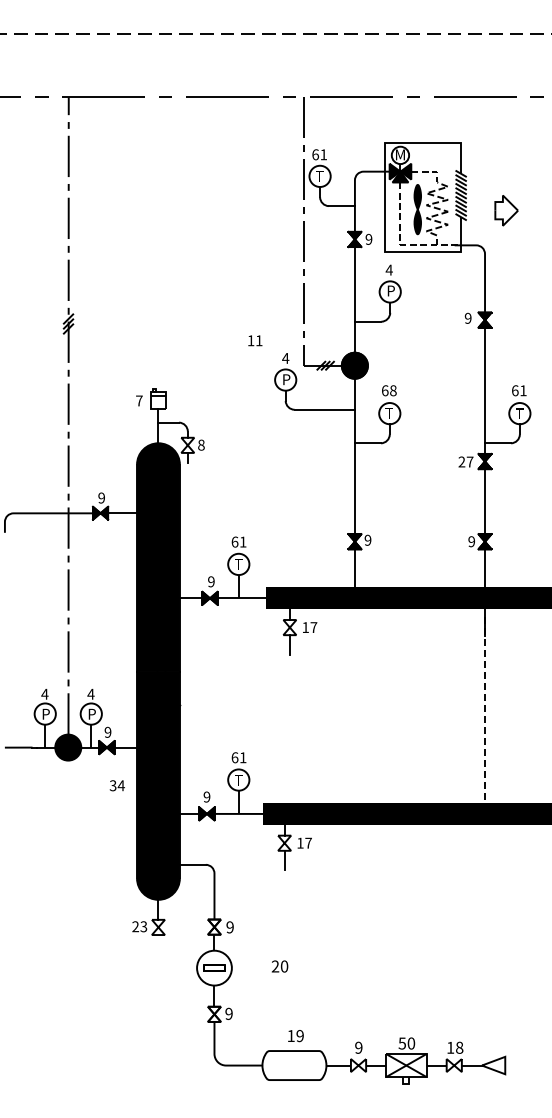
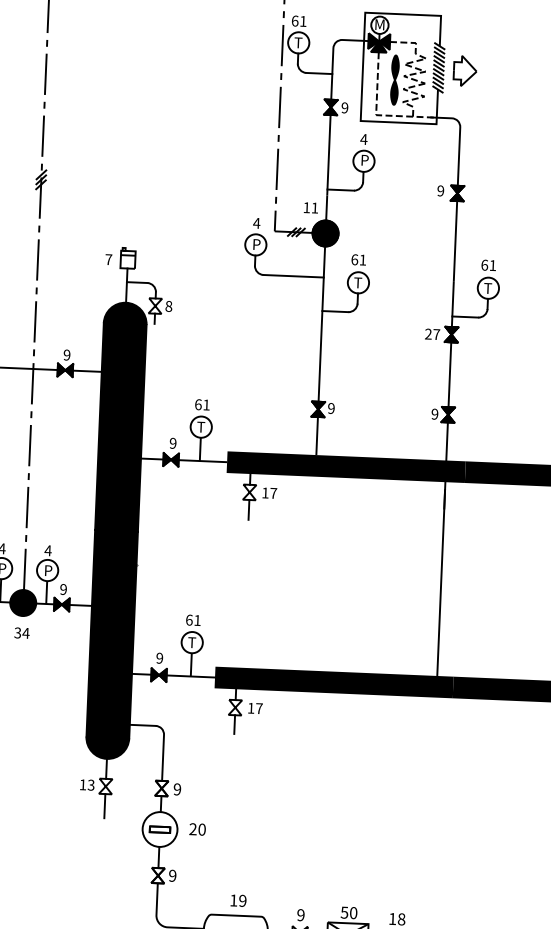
part: (506, 210) -> (465, 70), moved
text: (255, 340) -> (311, 207), moved
text: (393, 390) -> (363, 259), 68 -> 61
line: (485, 710) -> (441, 583), dashed -> solid
text: (116, 785) -> (21, 632), moved
text: (135, 926) -> (82, 784), 23 -> 13
line: (158, 947) -> (104, 806), added
text: (279, 966) -> (197, 829), moved

